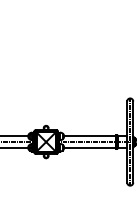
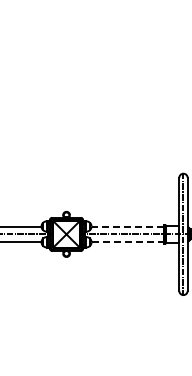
line: (89, 136) -> (127, 226), solid -> dashed
line: (90, 147) -> (128, 242), solid -> dashed

